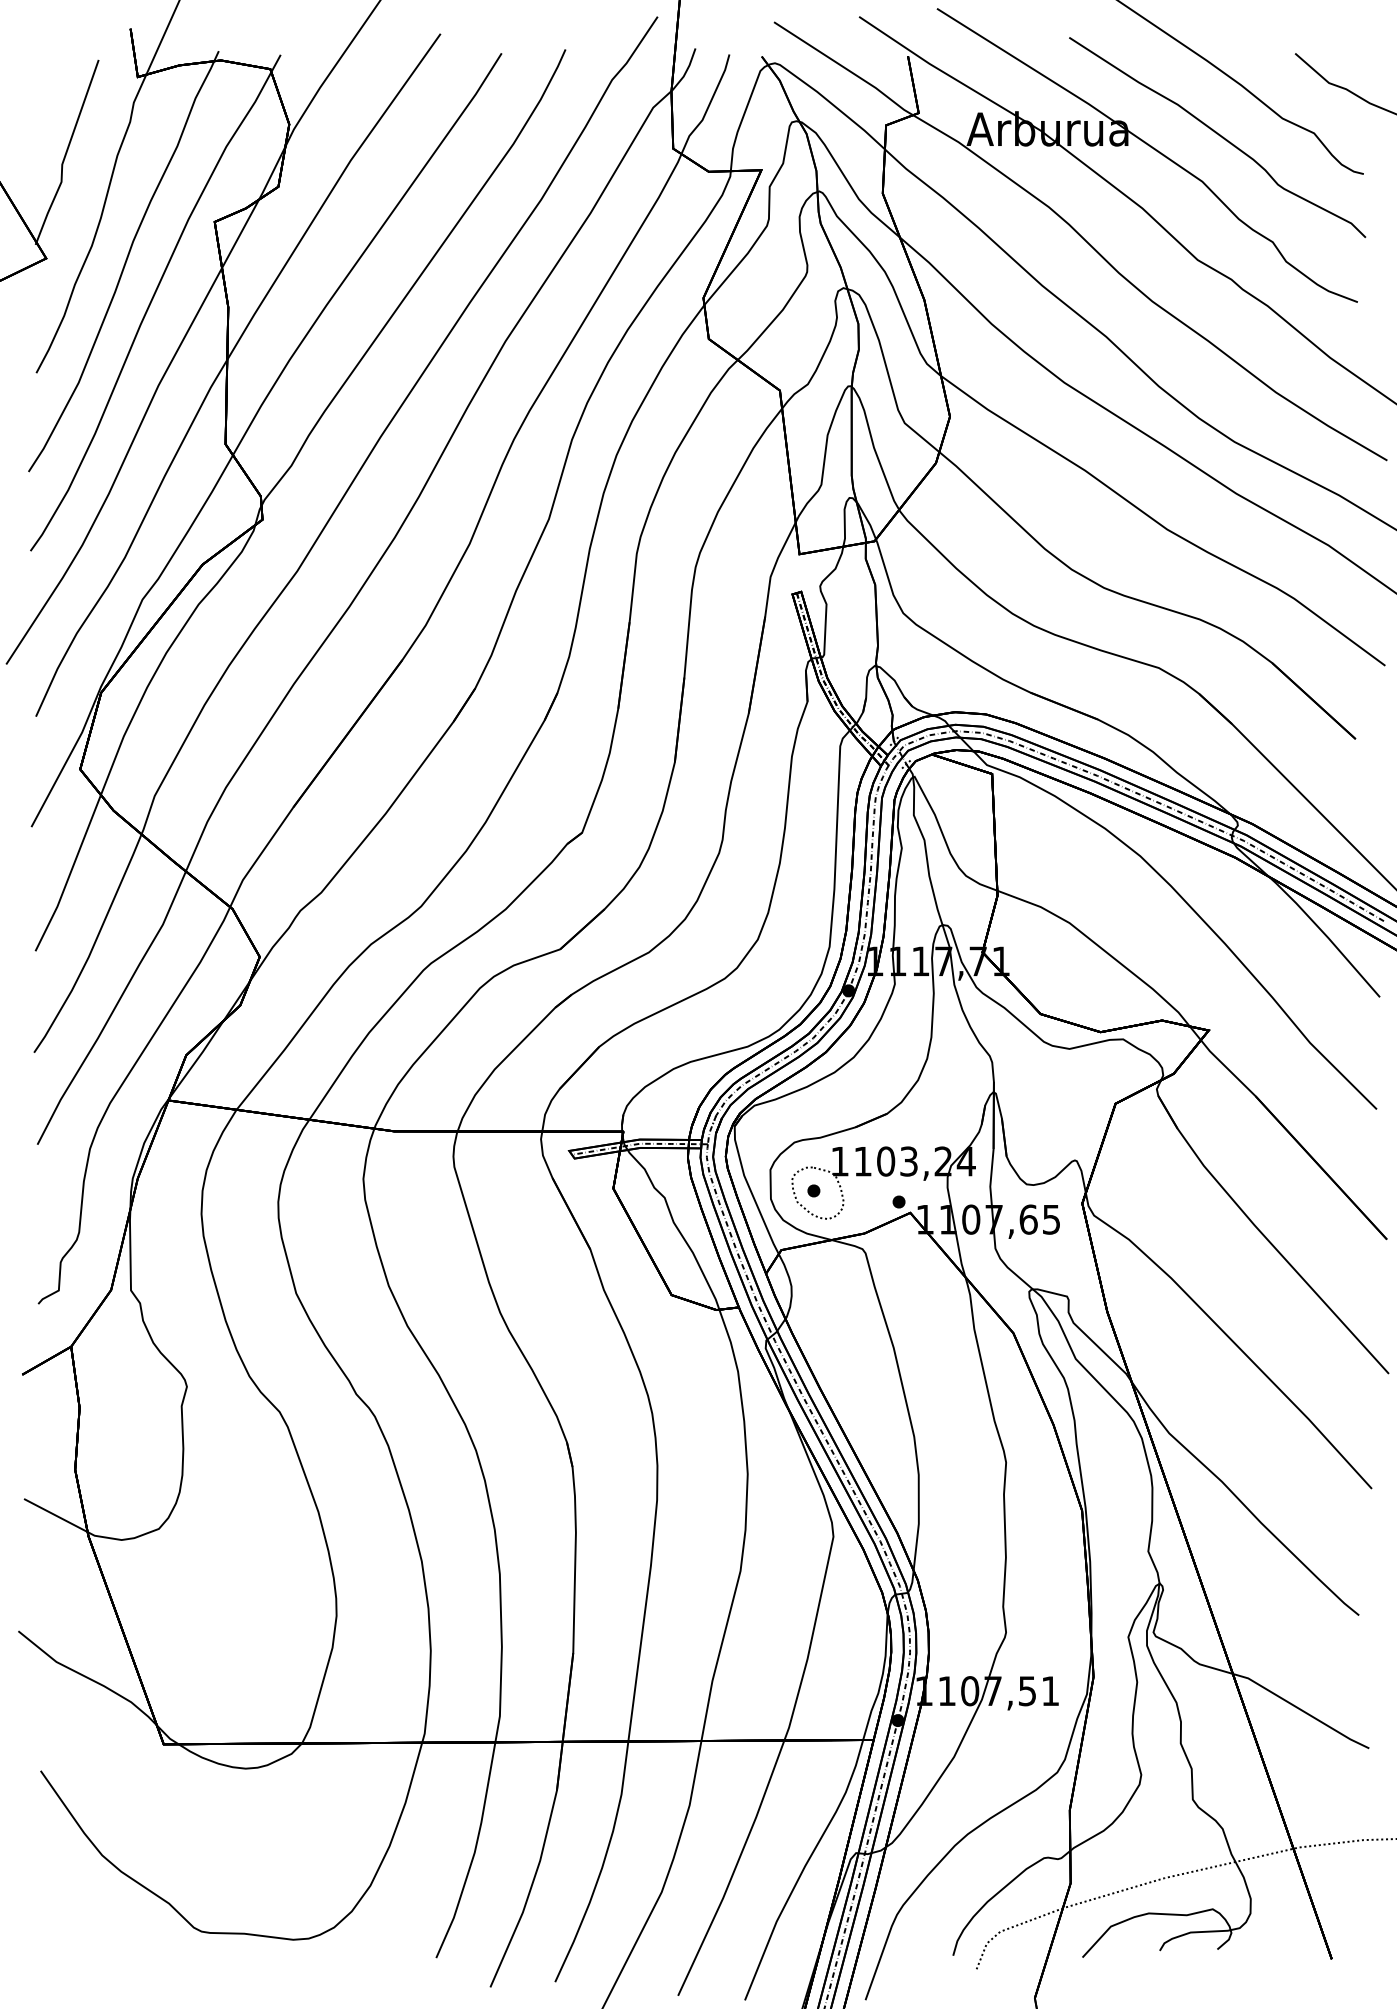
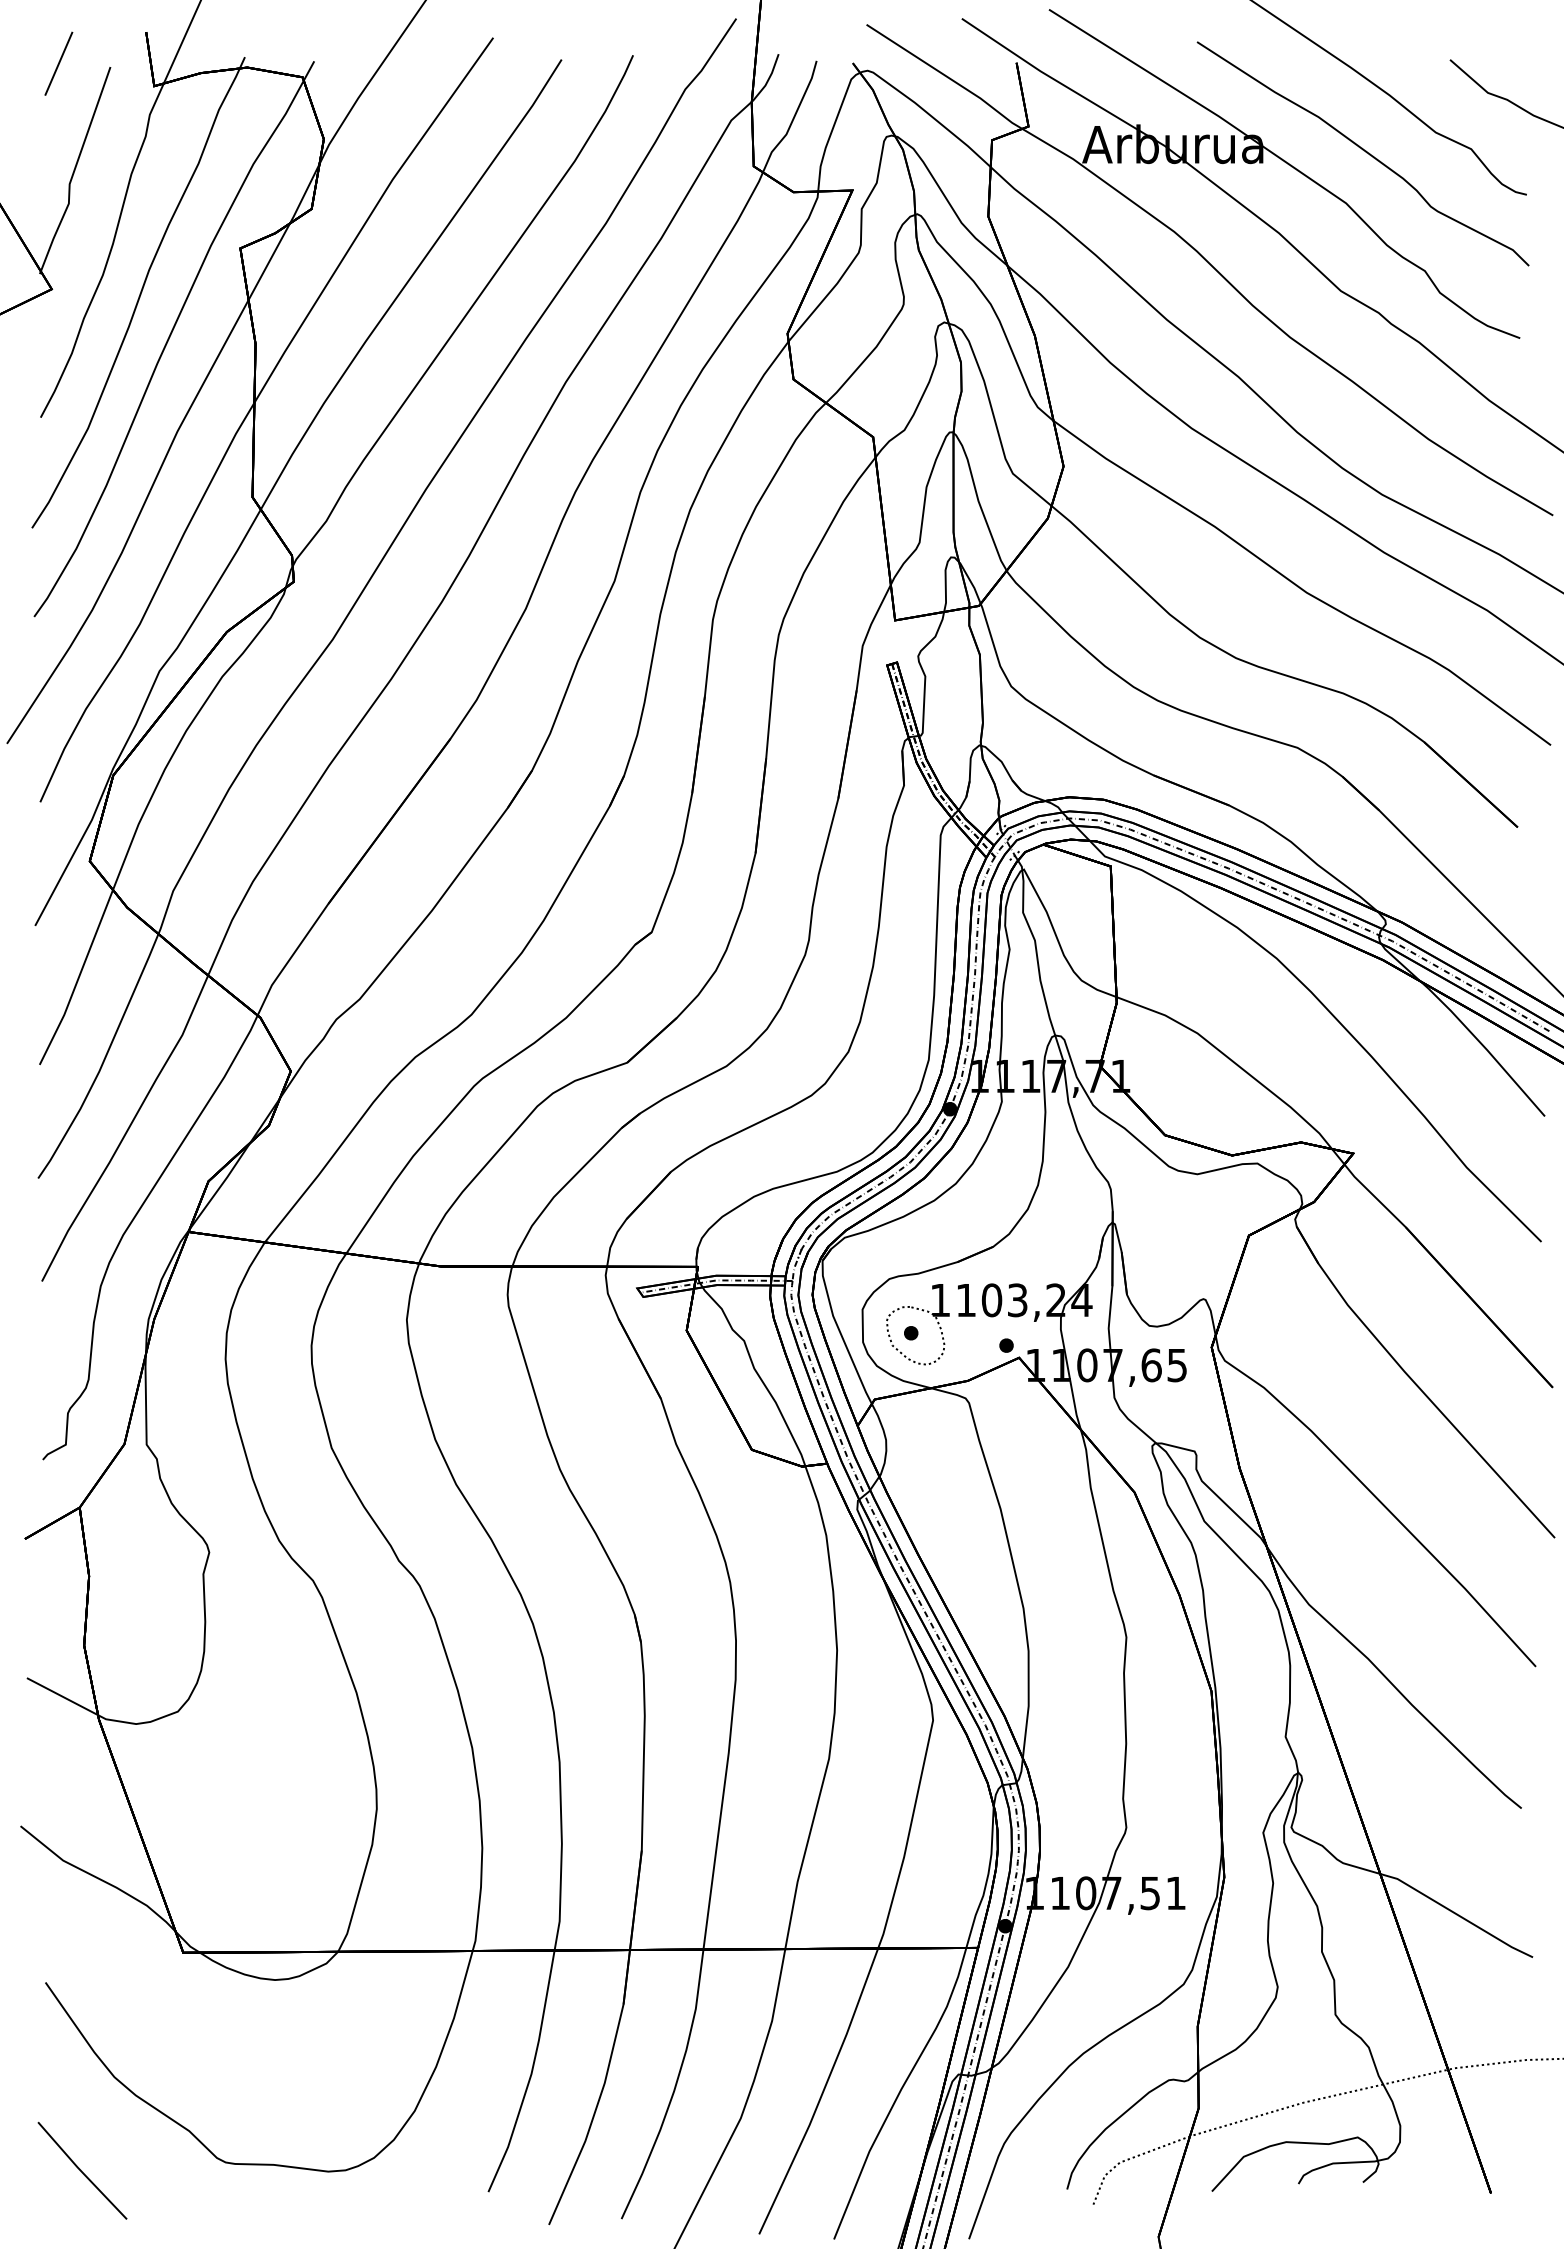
line: (52, 56) -> (58, 63), added
line: (72, 1938) -> (81, 2170), added

